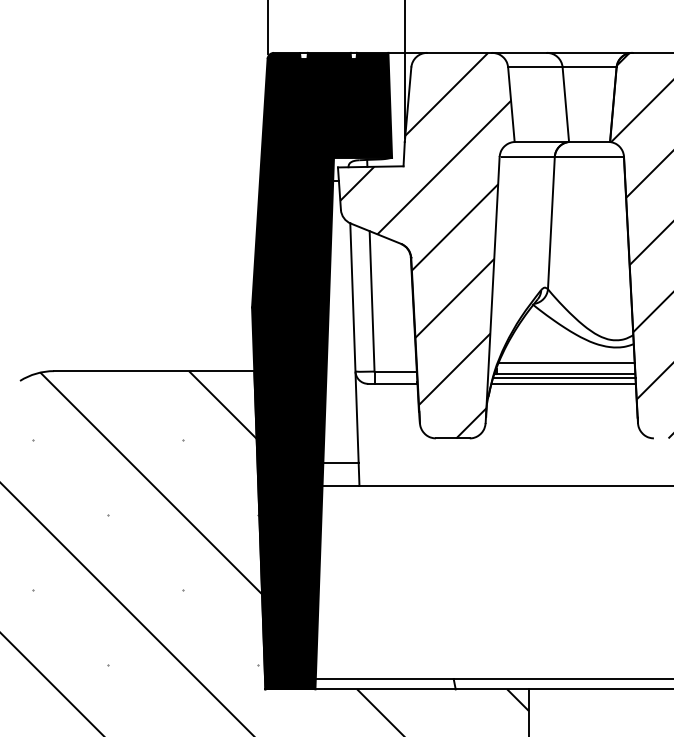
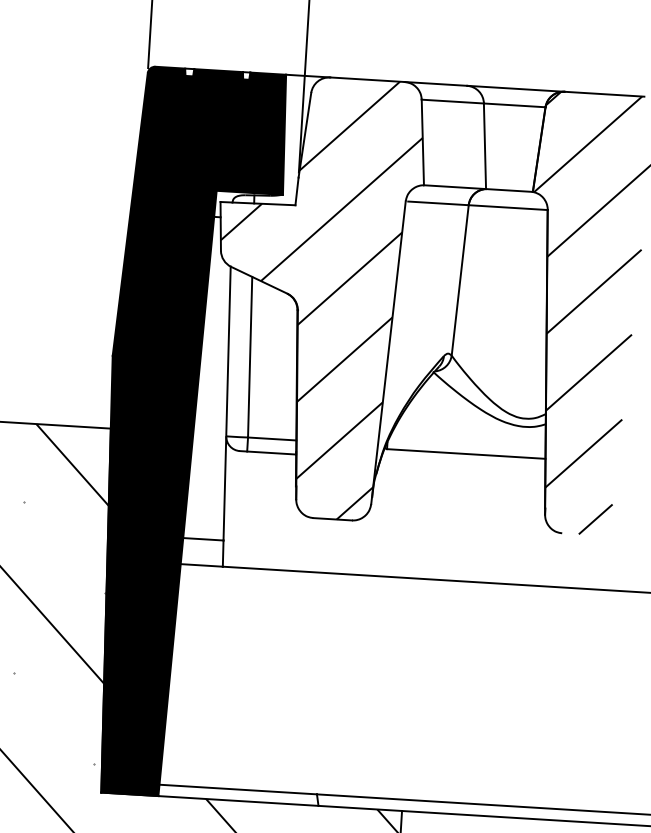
line: (566, 363) -> (467, 441), removed
line: (564, 378) -> (464, 458), removed
line: (563, 383) -> (462, 464), removed

